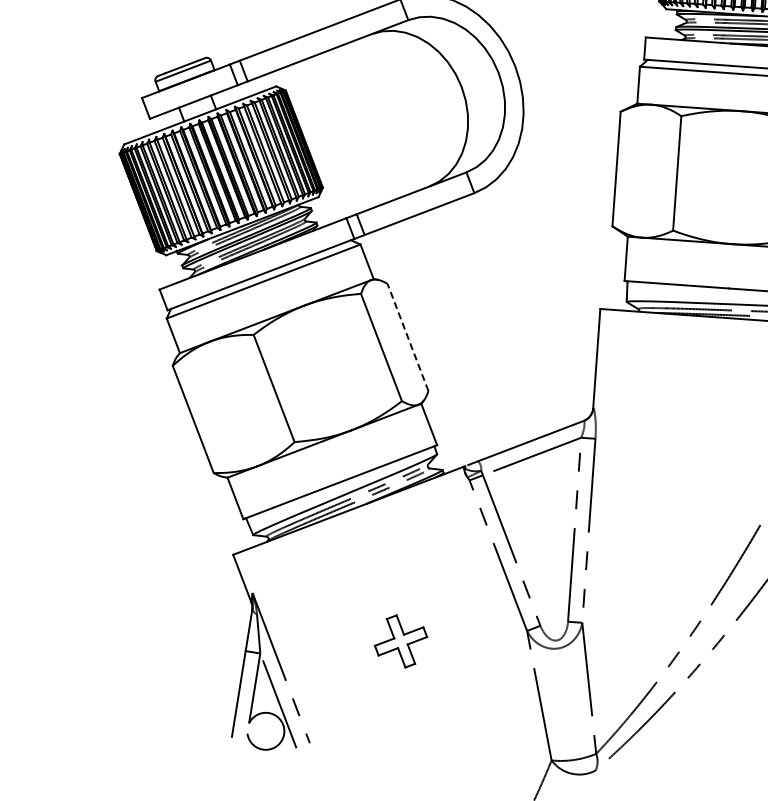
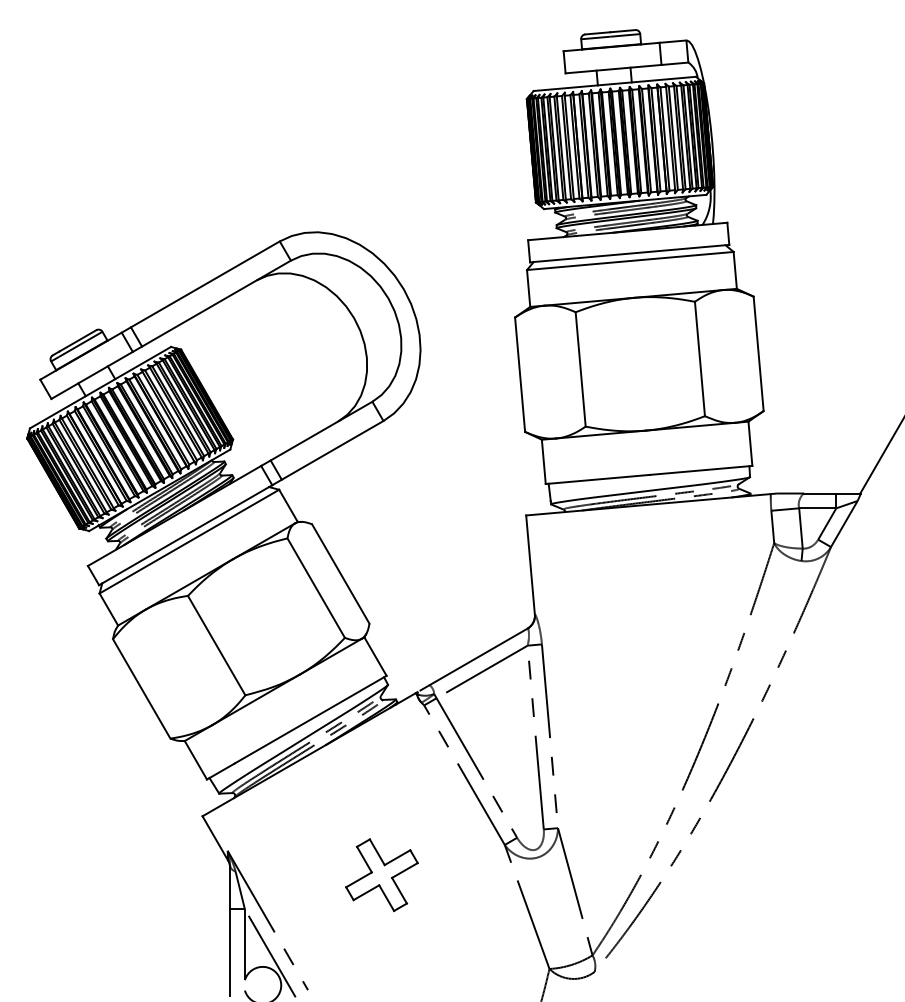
line: (407, 336) -> (340, 573), dashed -> solid
part: (400, 641) -> (381, 875), size x1.43

